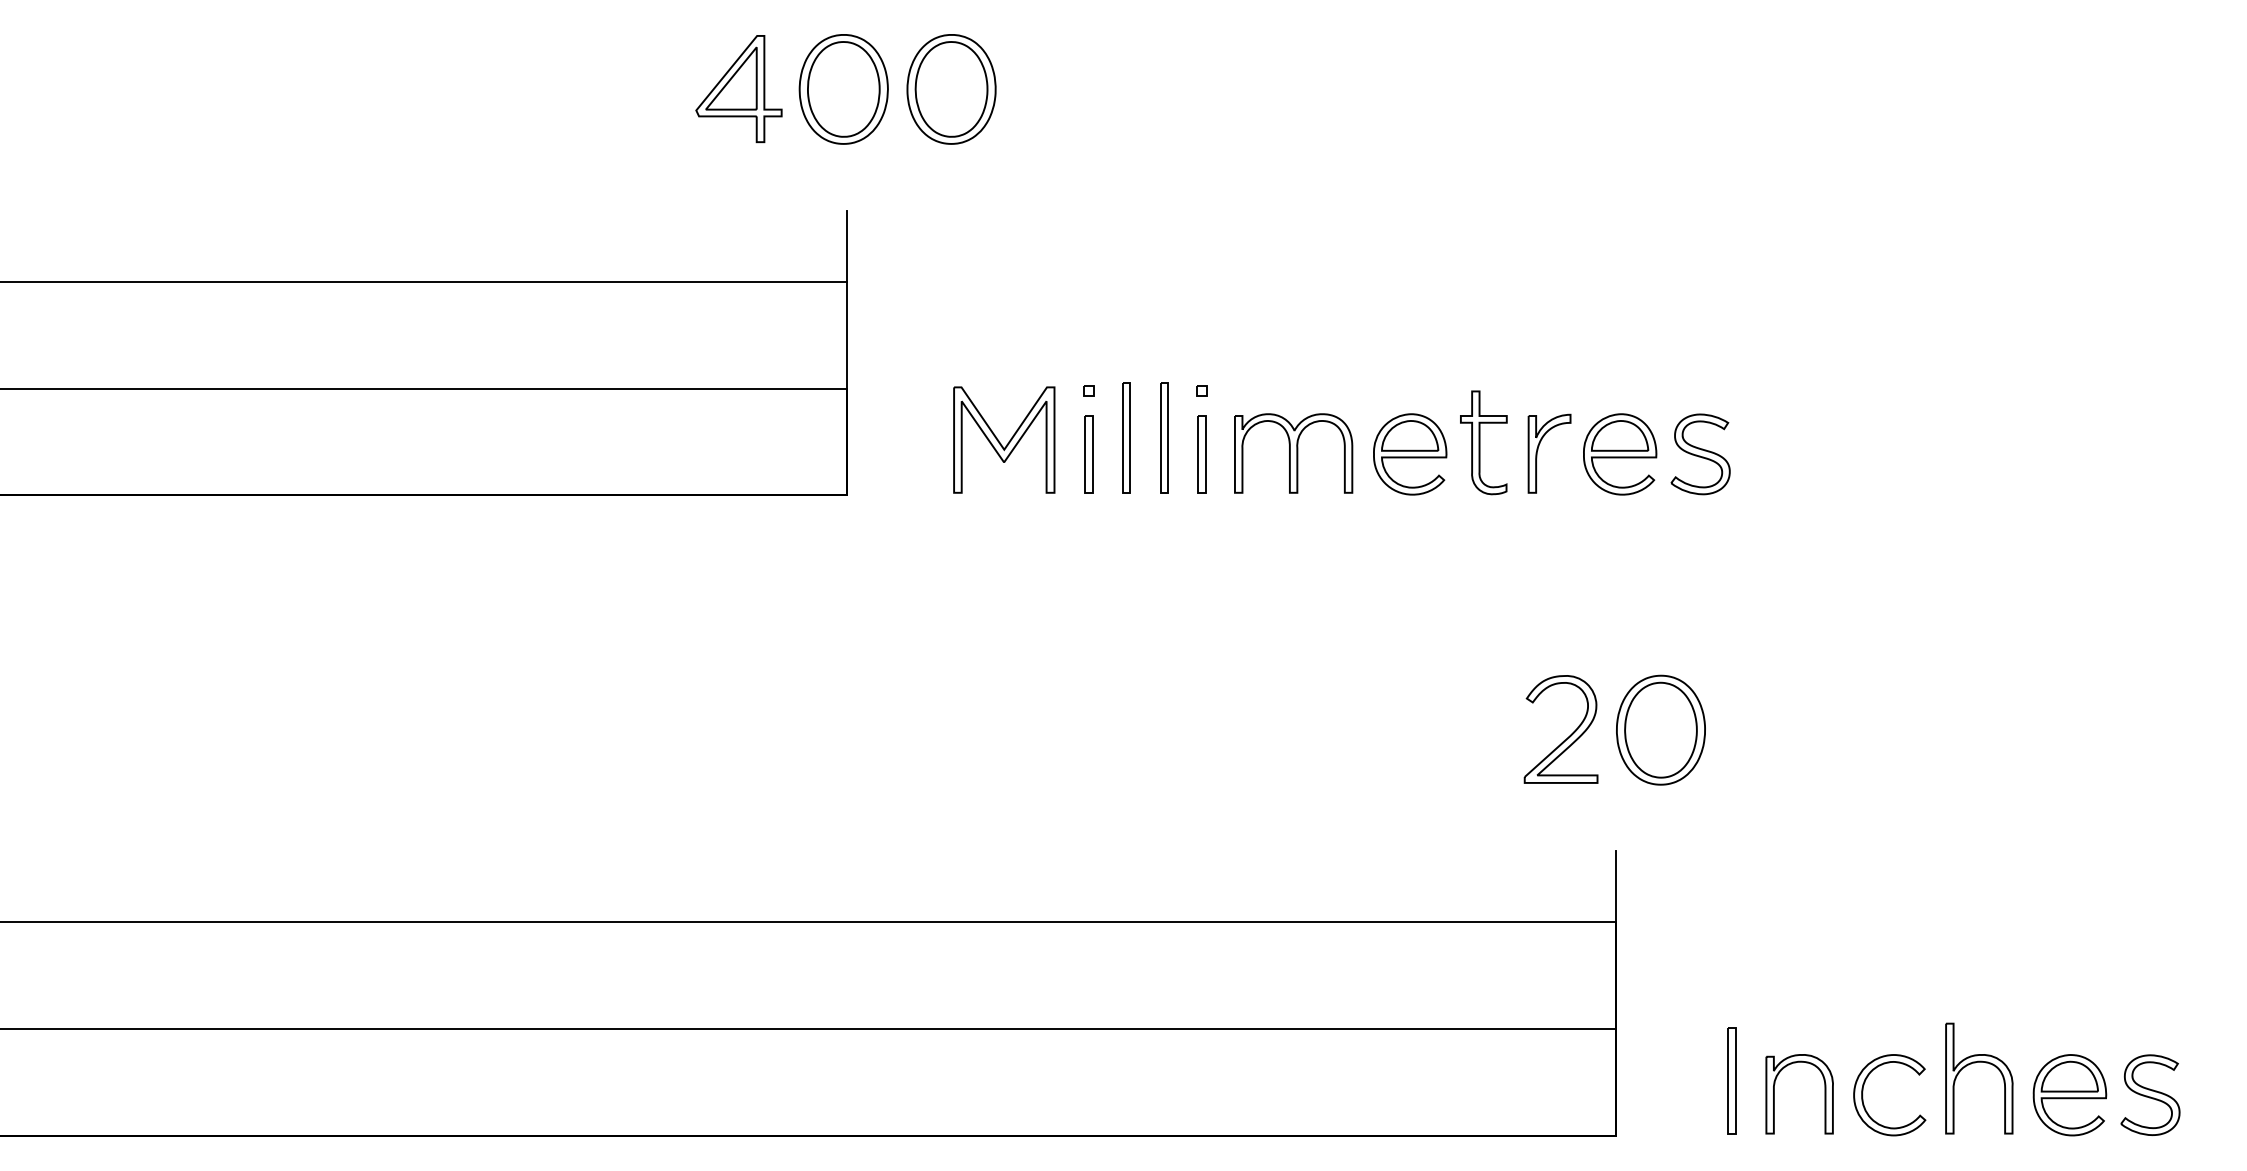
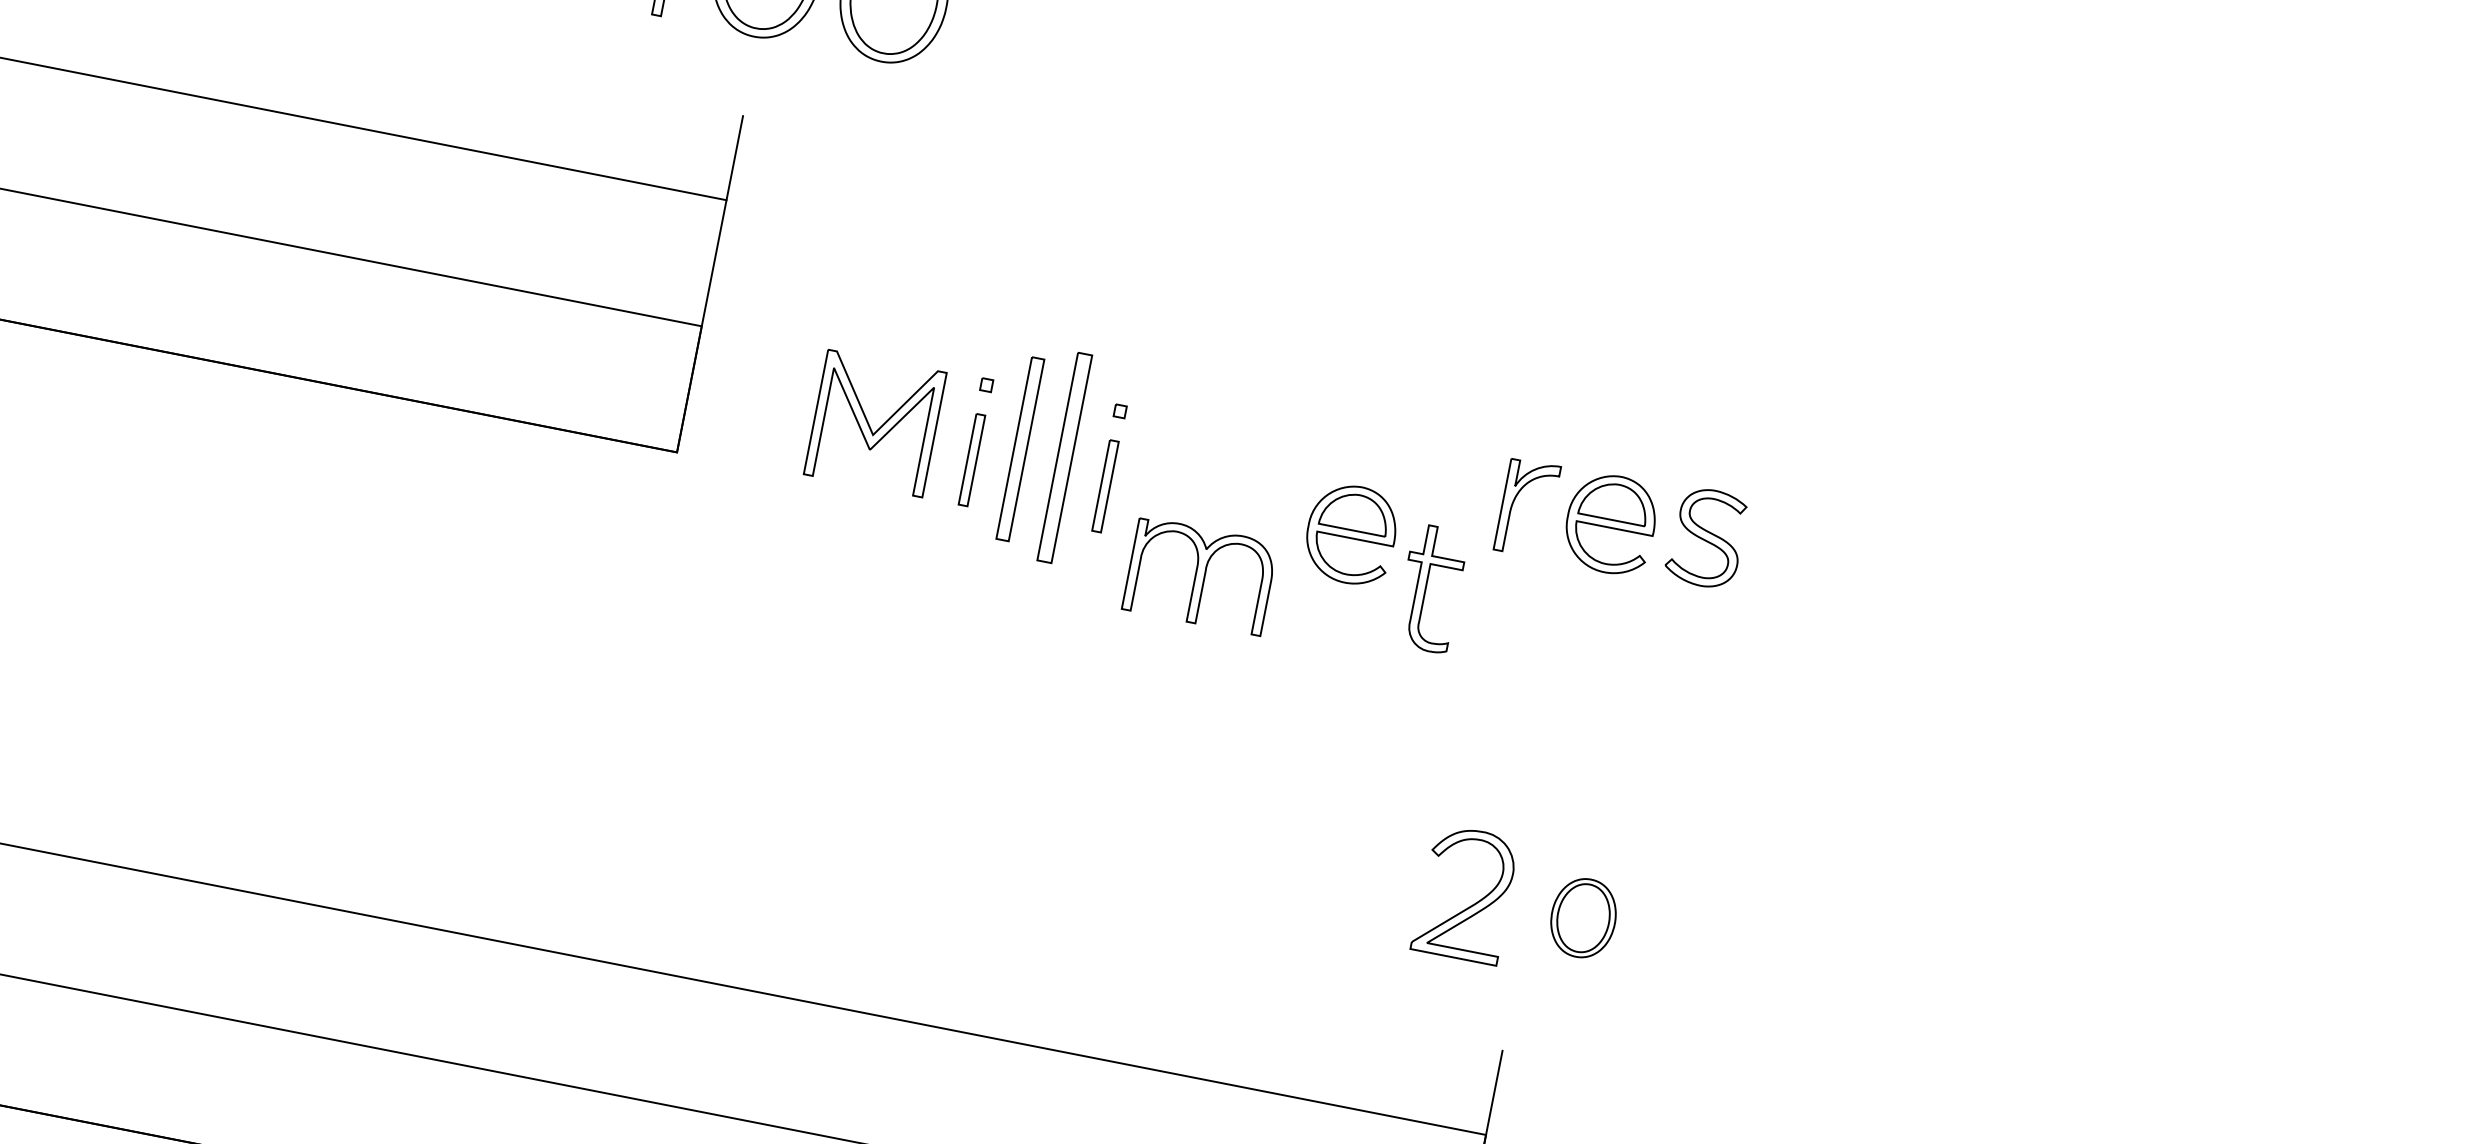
part: (1126, 437) -> (1020, 448), size x1.4
part: (1164, 437) -> (1065, 457), size x1.6
part: (1483, 442) -> (1430, 588), moved
part: (1538, 450) -> (1515, 501), moved
part: (1293, 453) -> (1200, 576), moved
part: (1620, 454) -> (1611, 524), moved
part: (1700, 454) -> (1706, 538), moved
part: (1660, 729) -> (1583, 917), size x0.6

